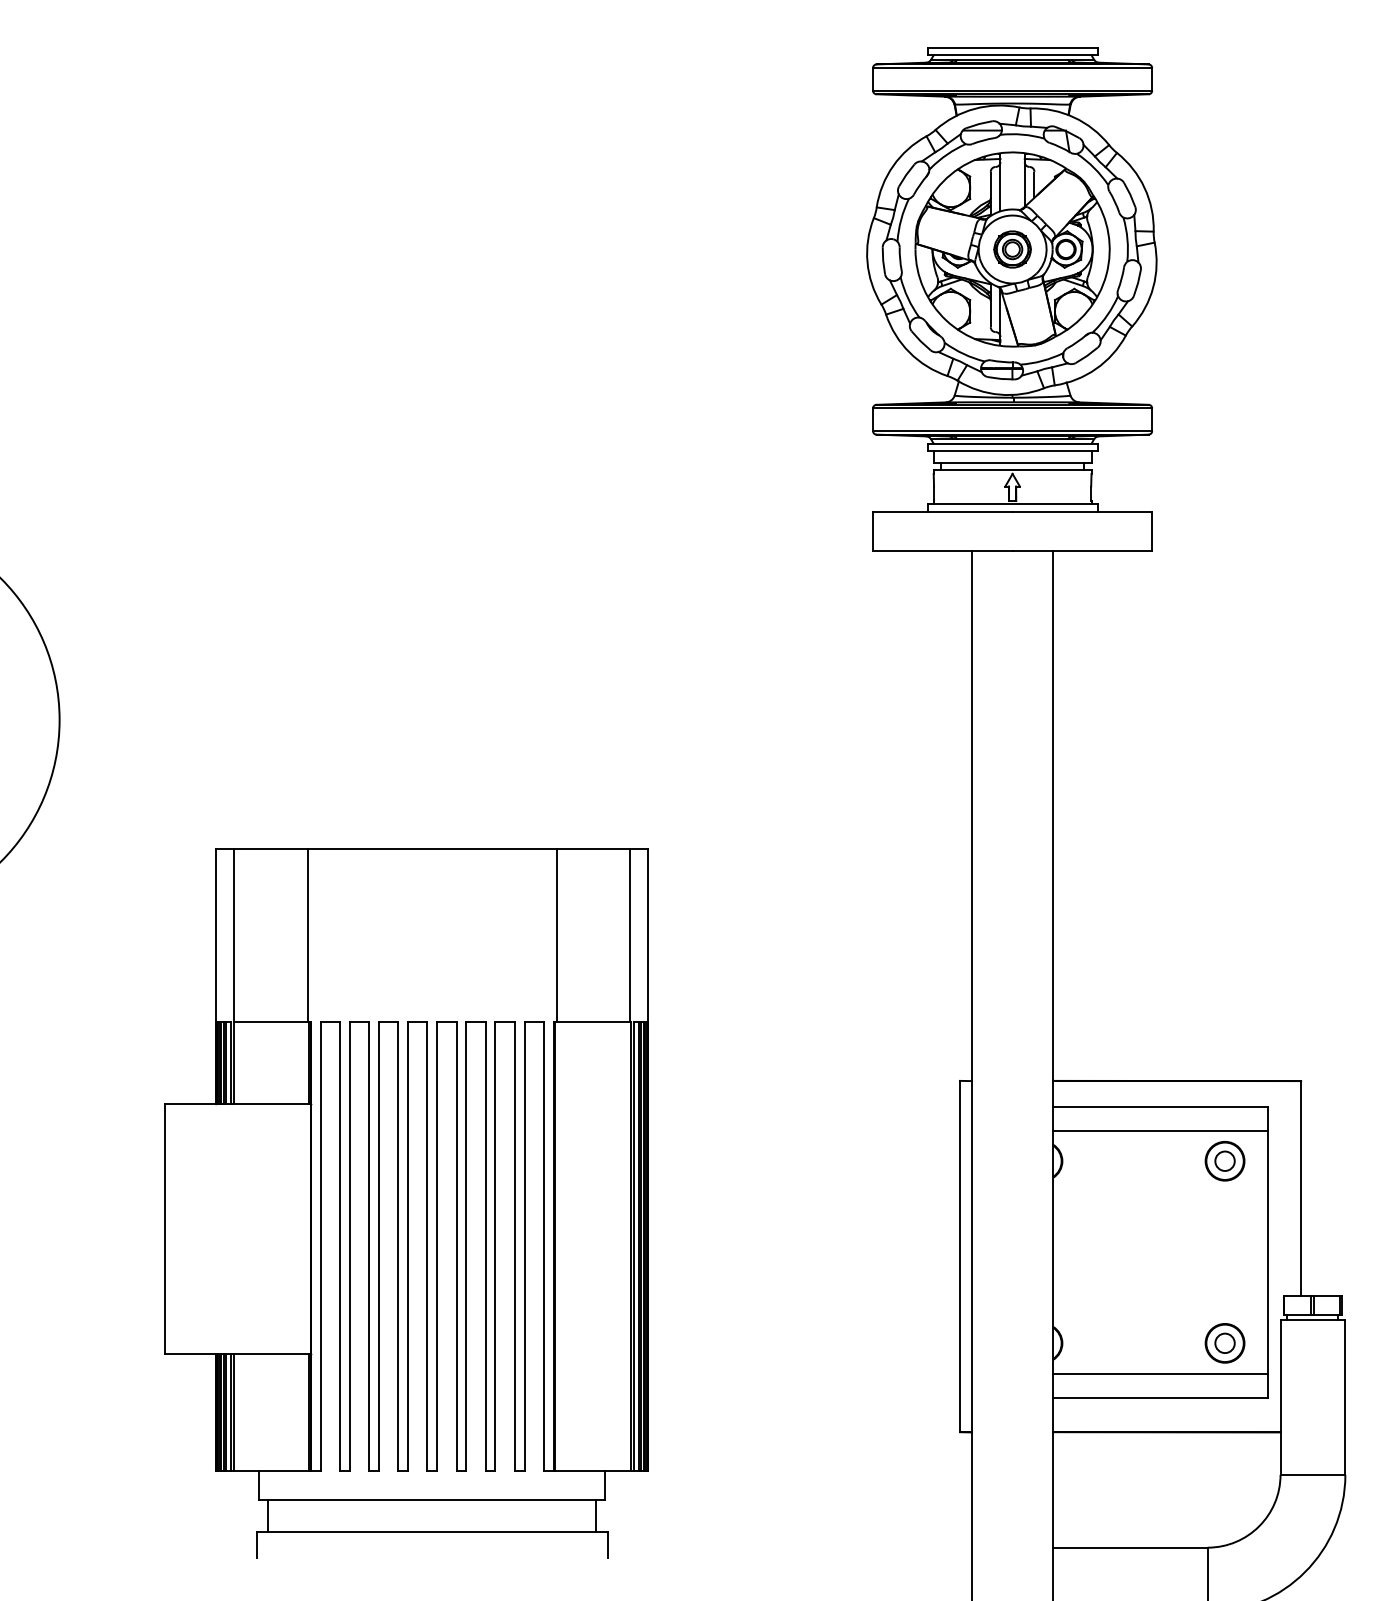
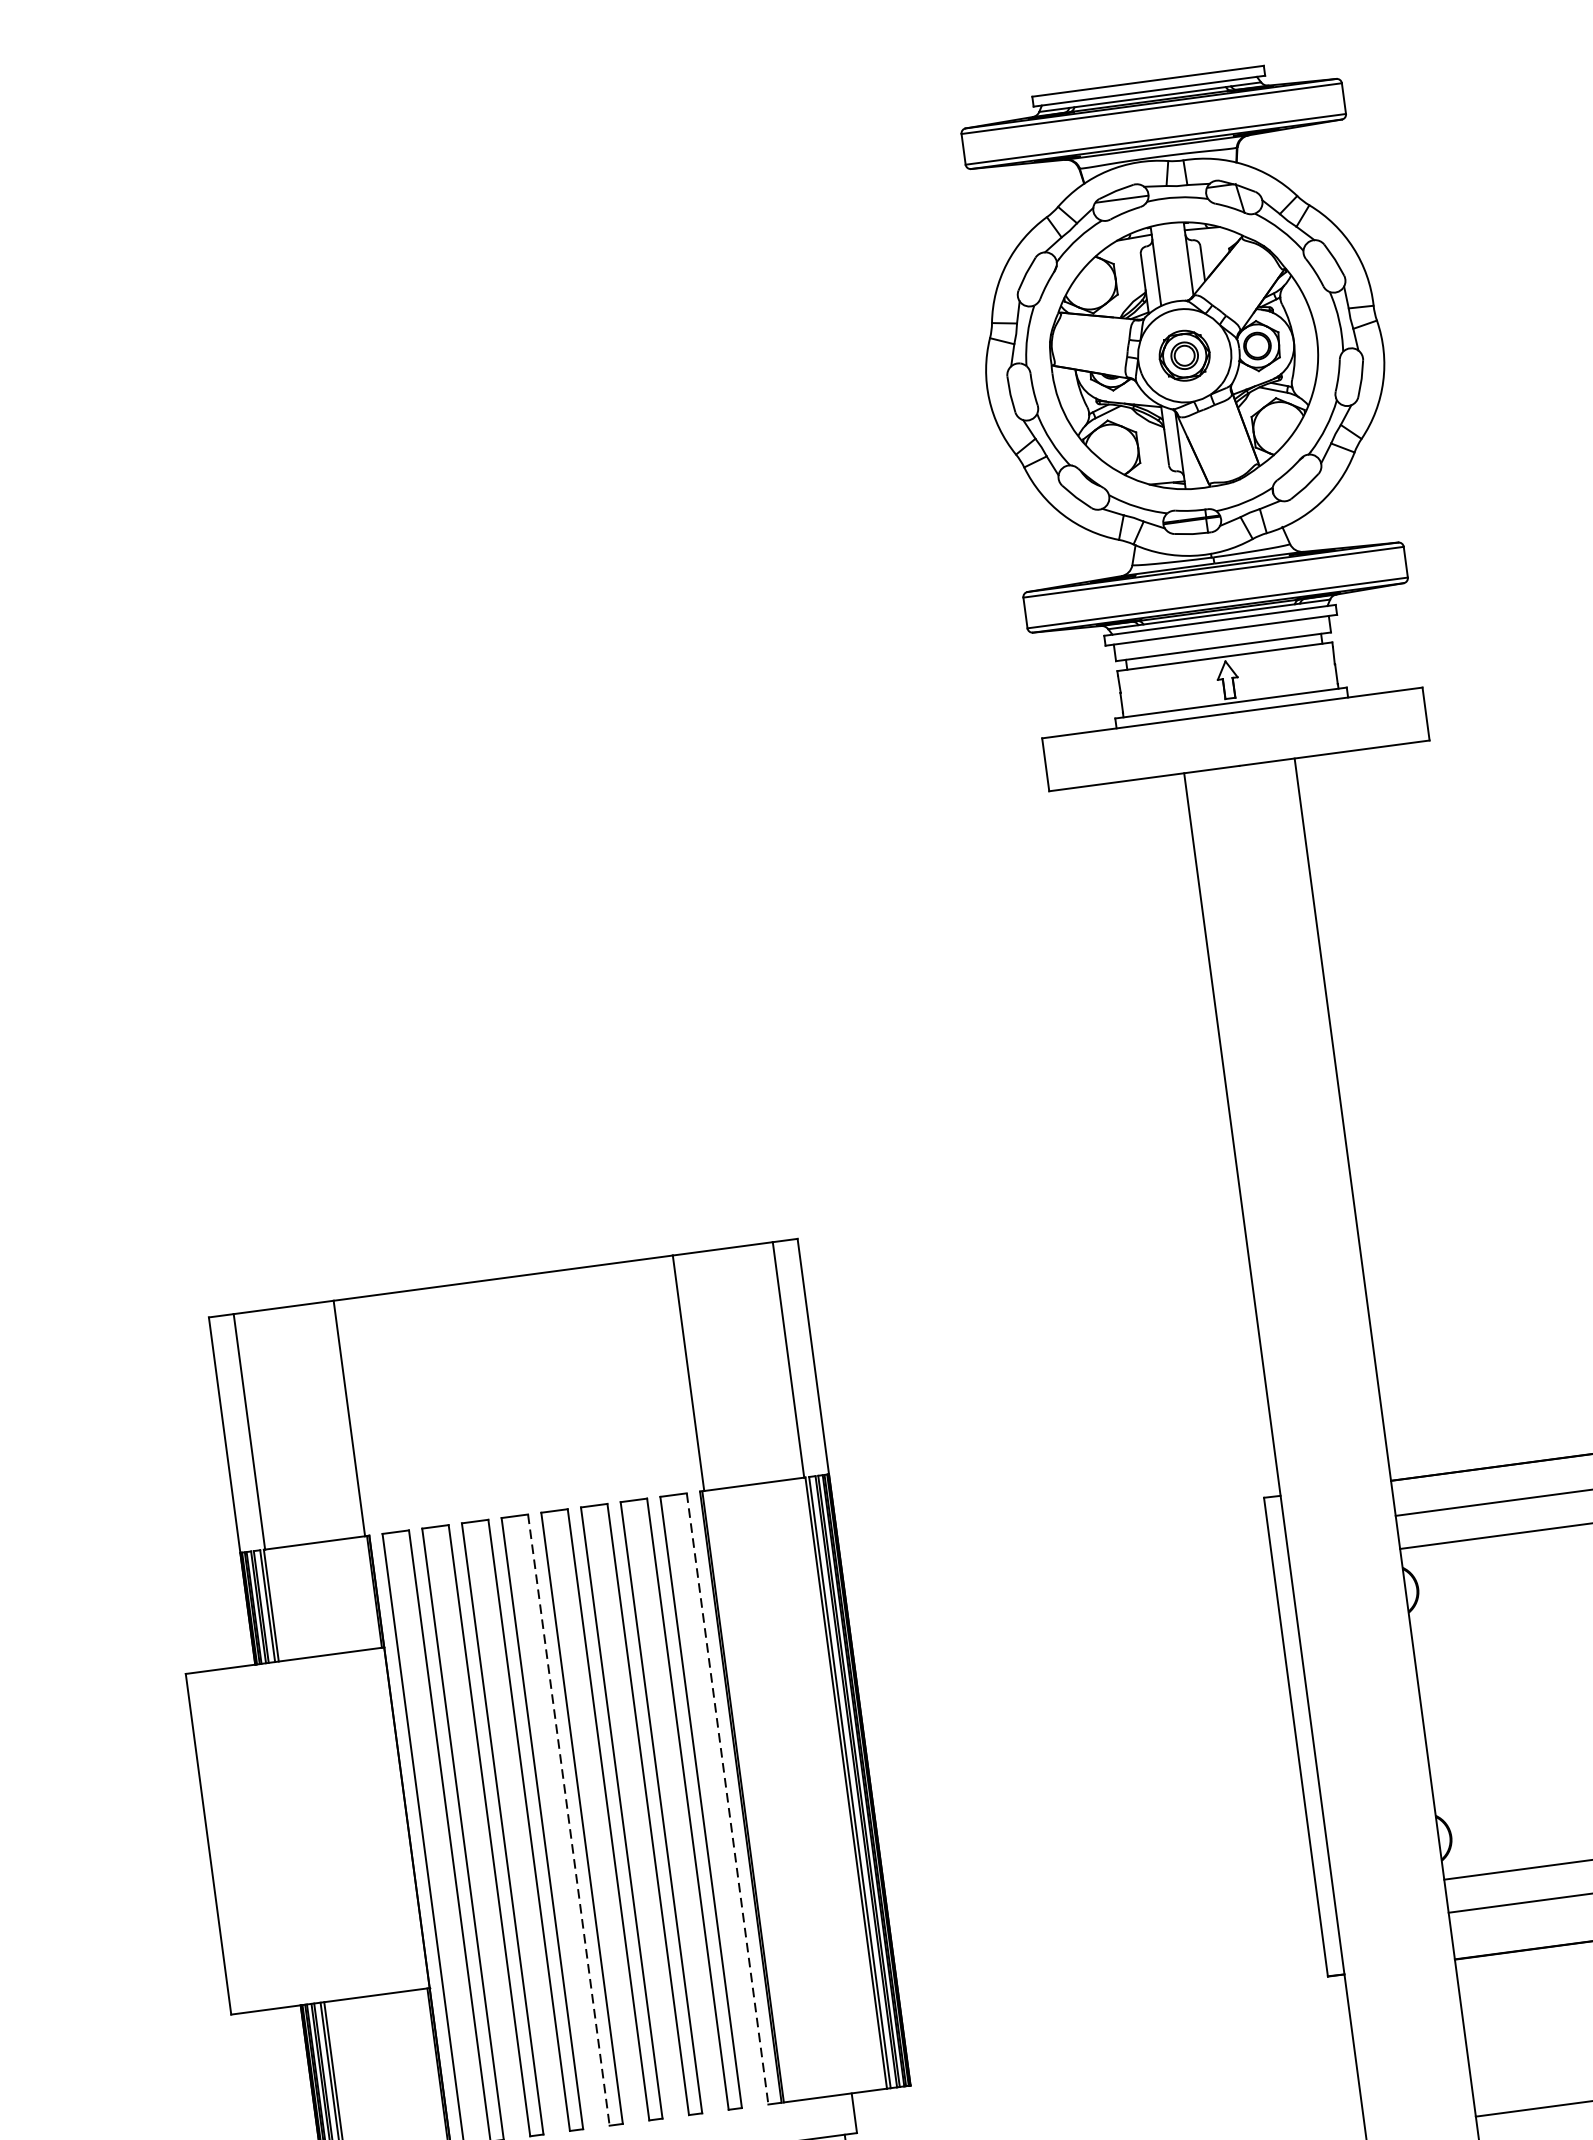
line: (427, 1246) -> (568, 1820), solid -> dashed
line: (544, 1246) -> (728, 1798), solid -> dashed

